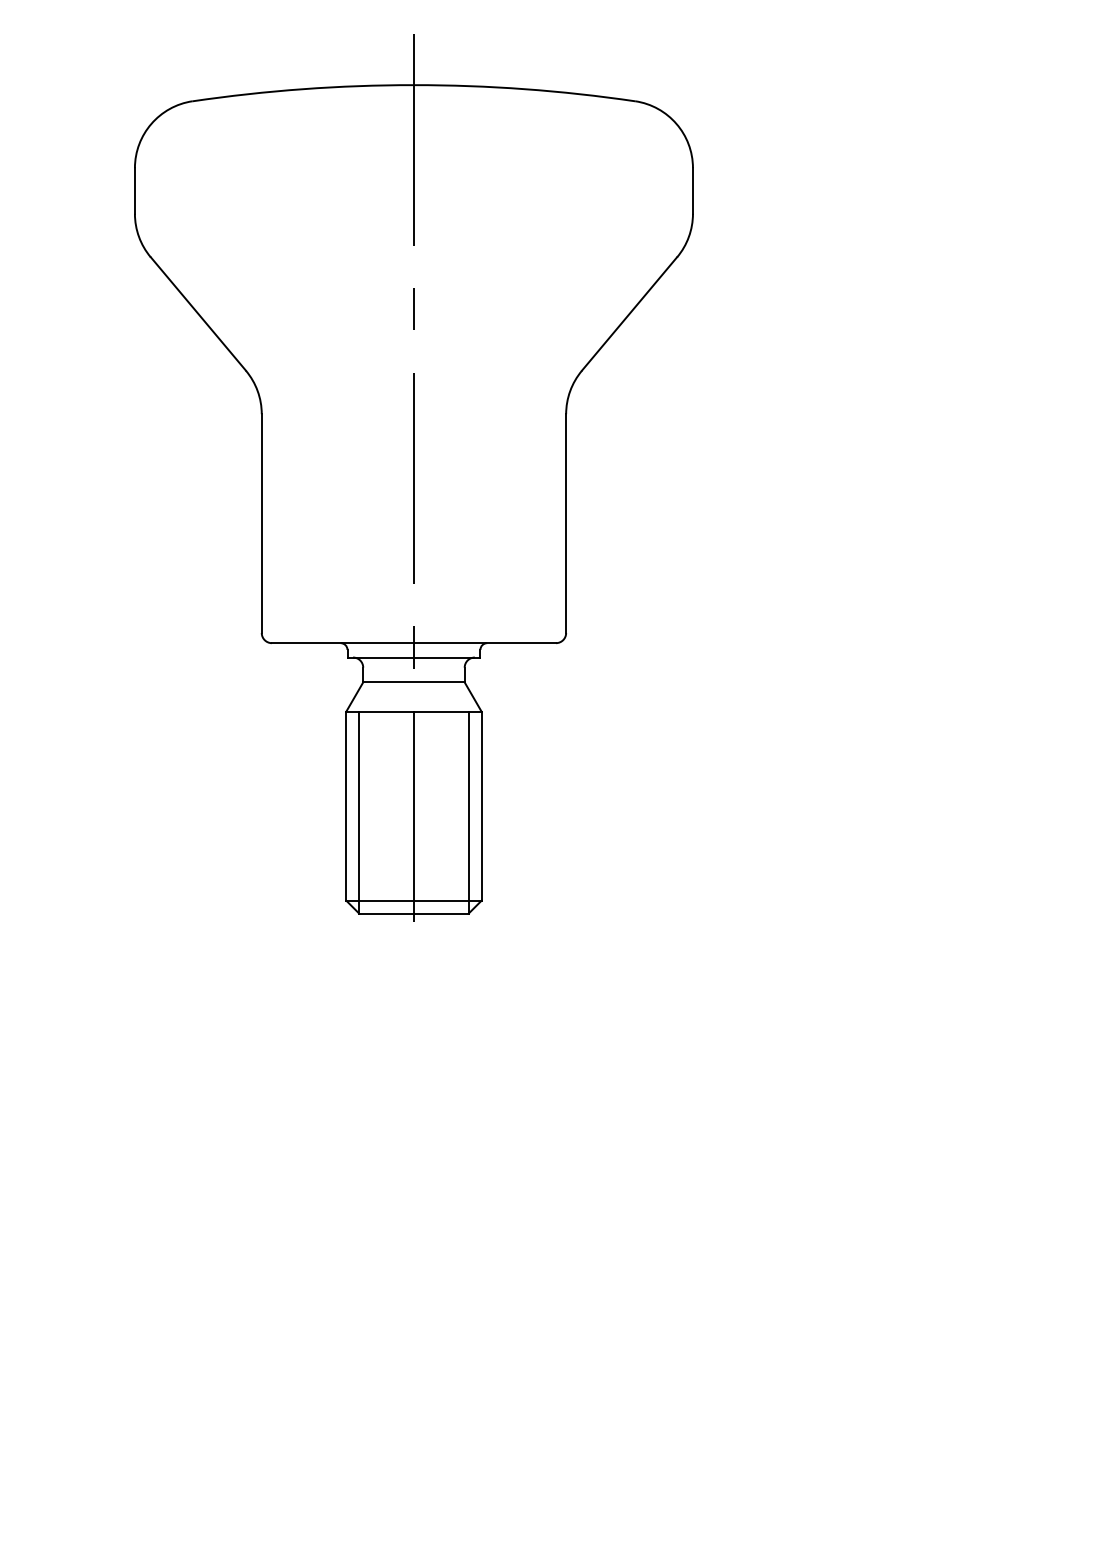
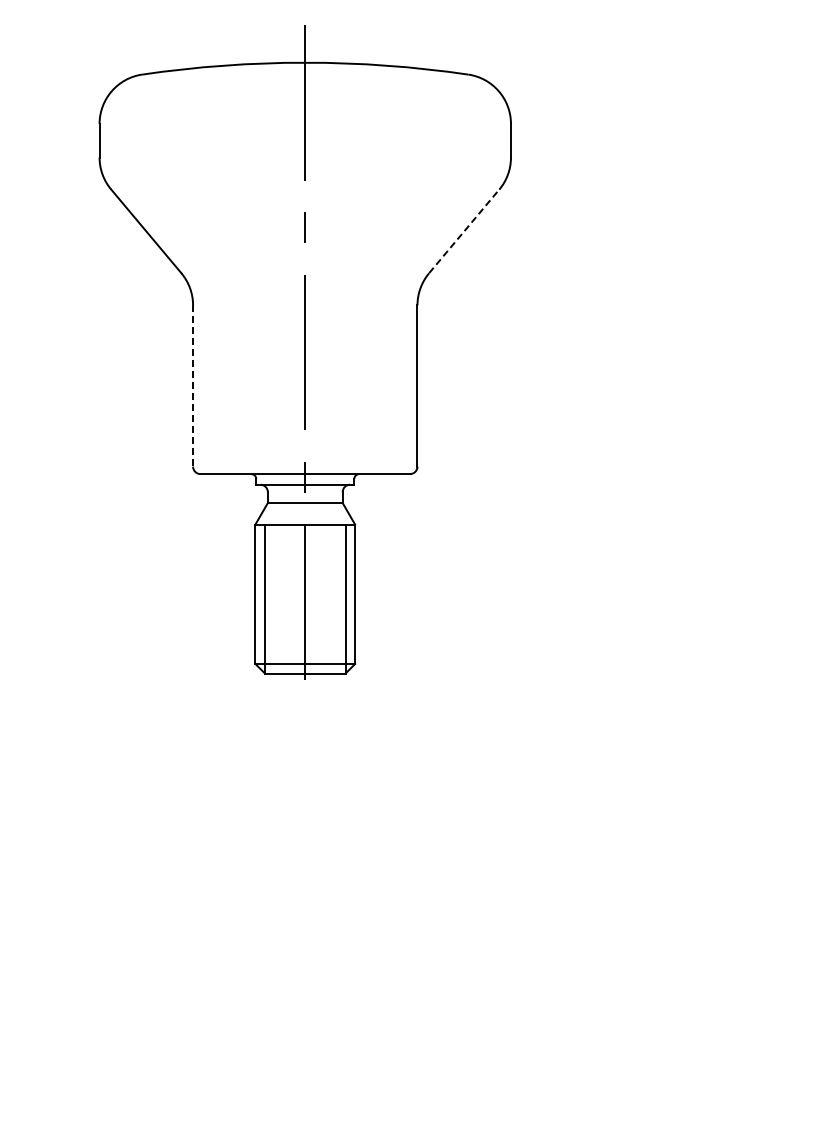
line: (629, 314) -> (464, 231), solid -> dashed
line: (262, 522) -> (193, 385), solid -> dashed

